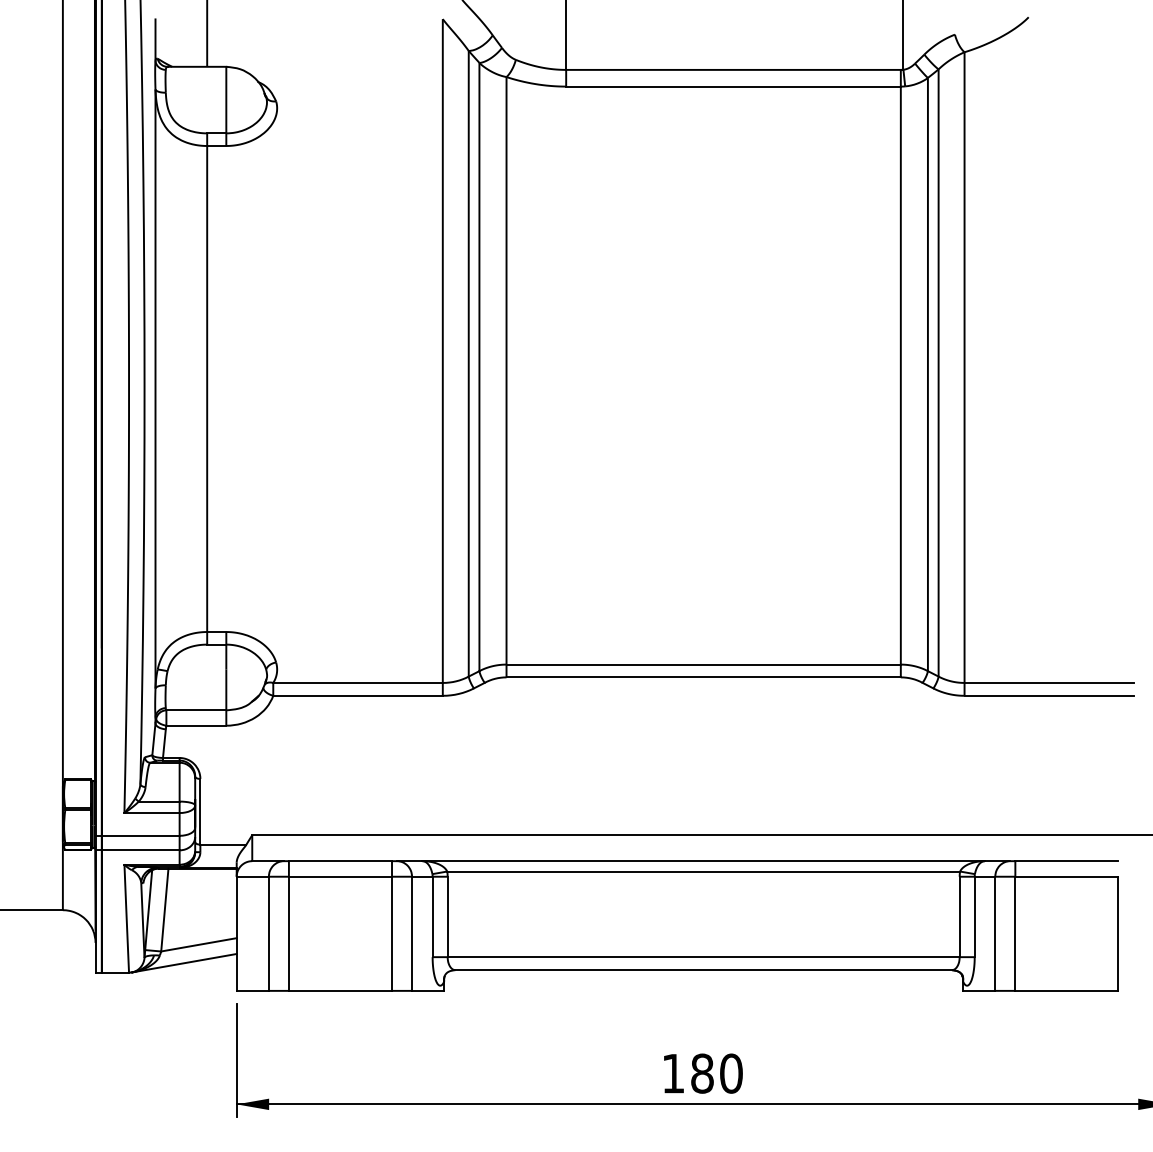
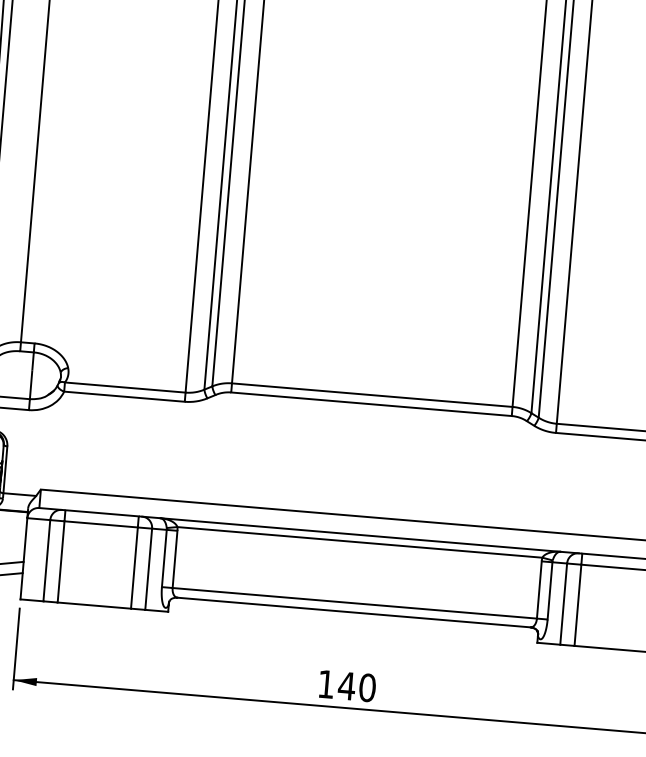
text: (702, 1073) -> (347, 686), 180 -> 140

